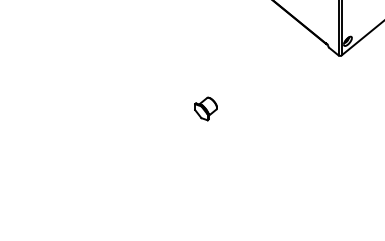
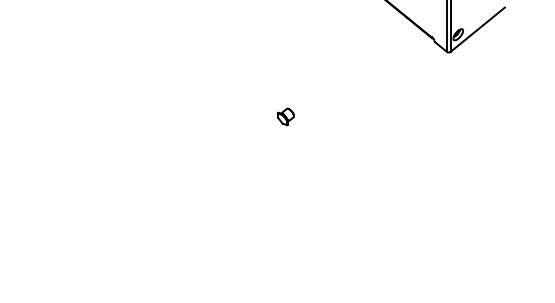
part: (205, 108) -> (285, 116), size x0.6

